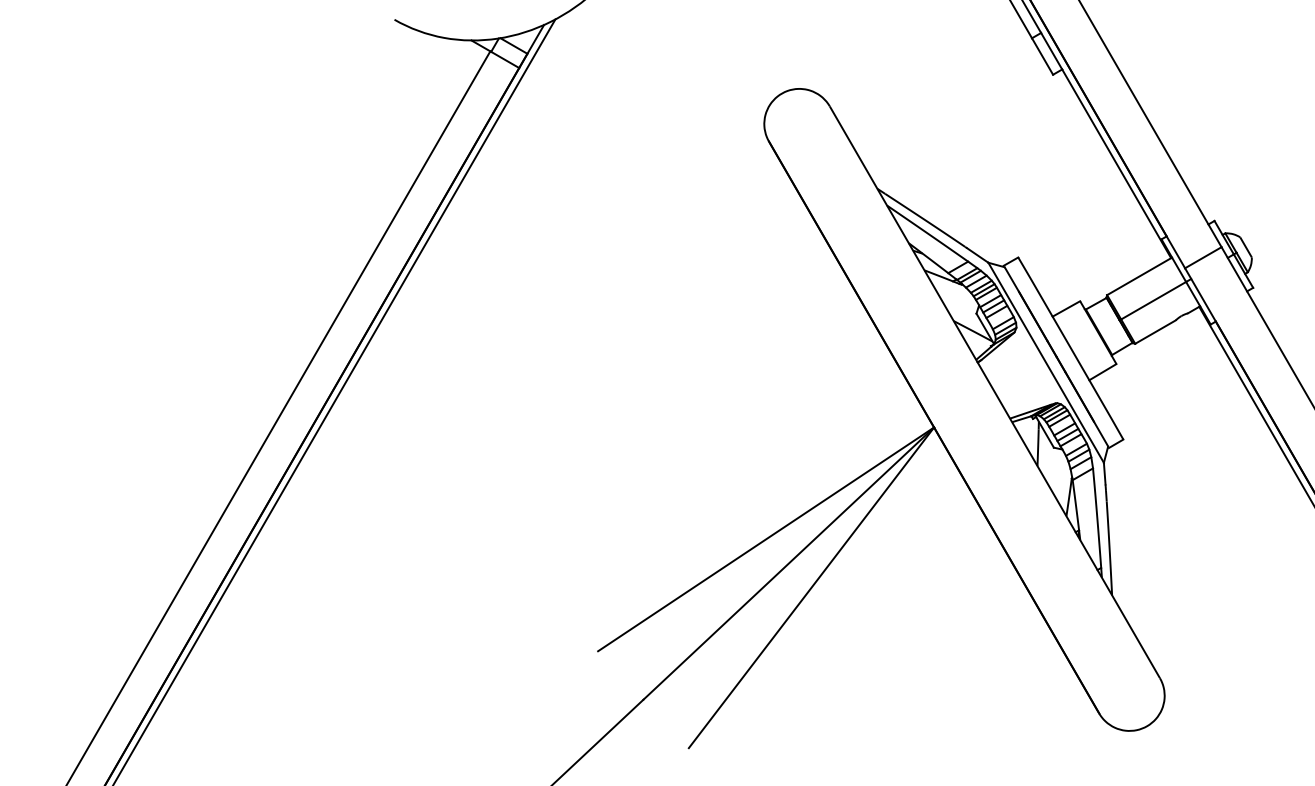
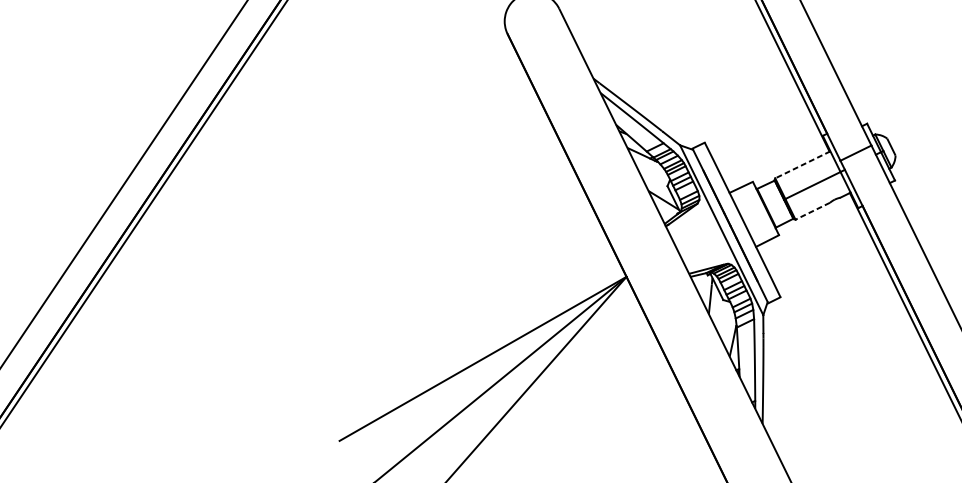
line: (1139, 276) -> (802, 164), solid -> dashed
line: (1155, 332) -> (812, 211), solid -> dashed

